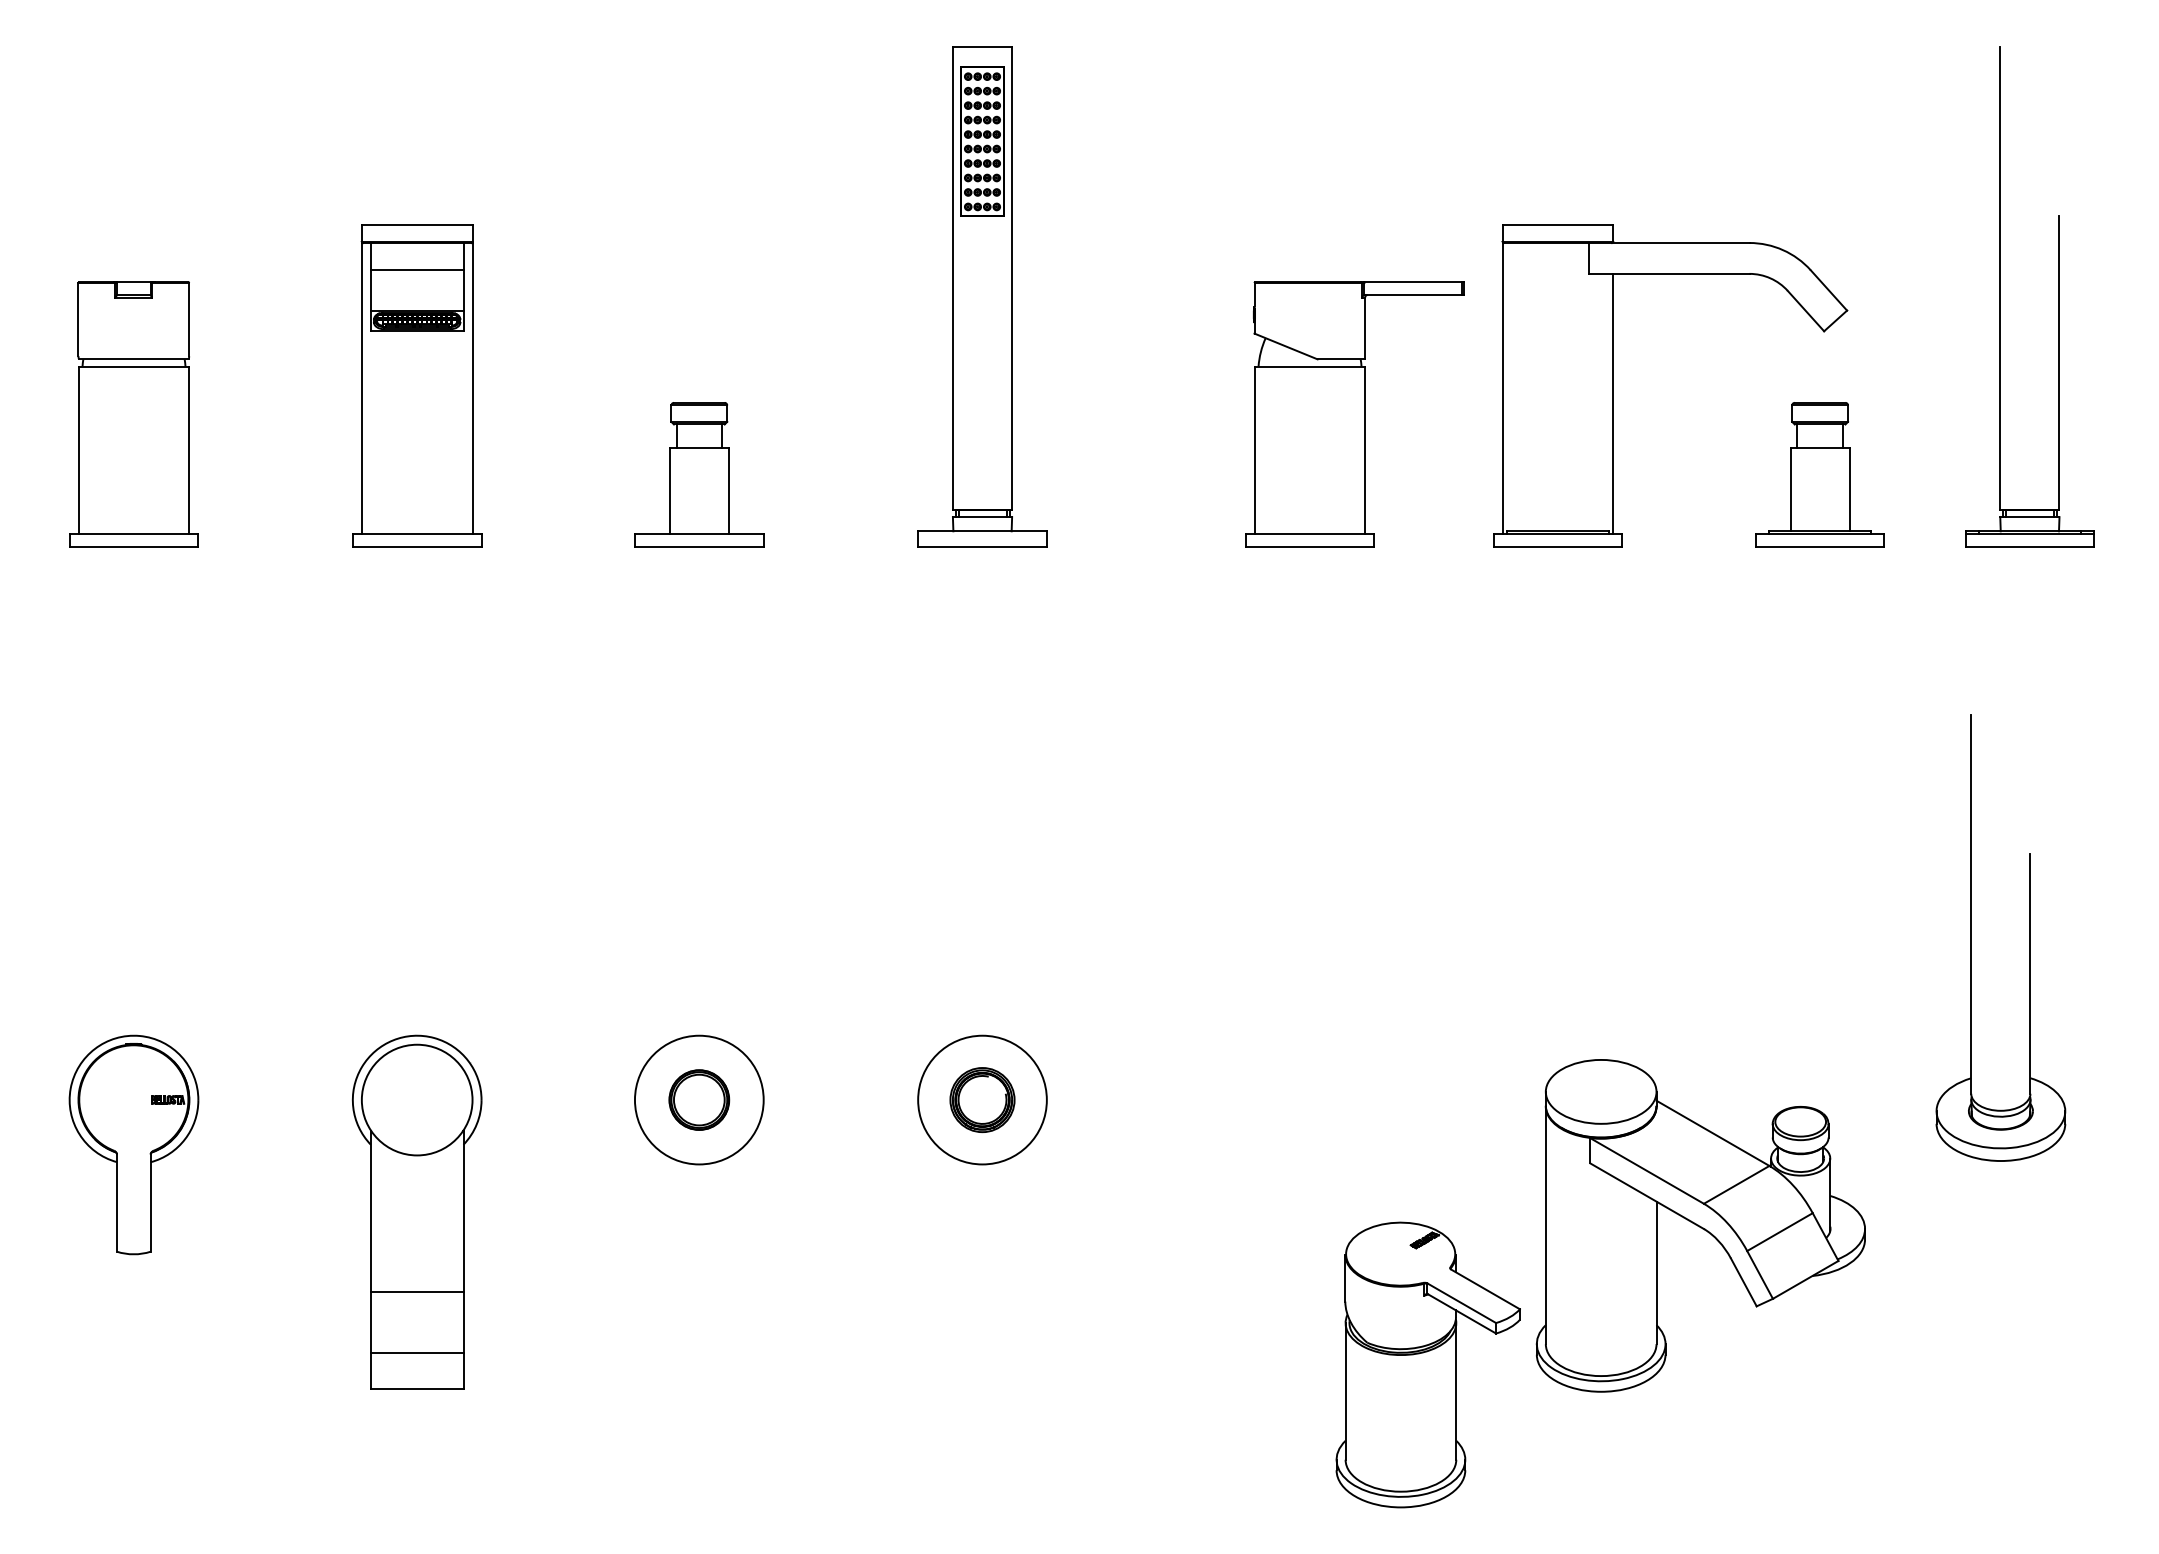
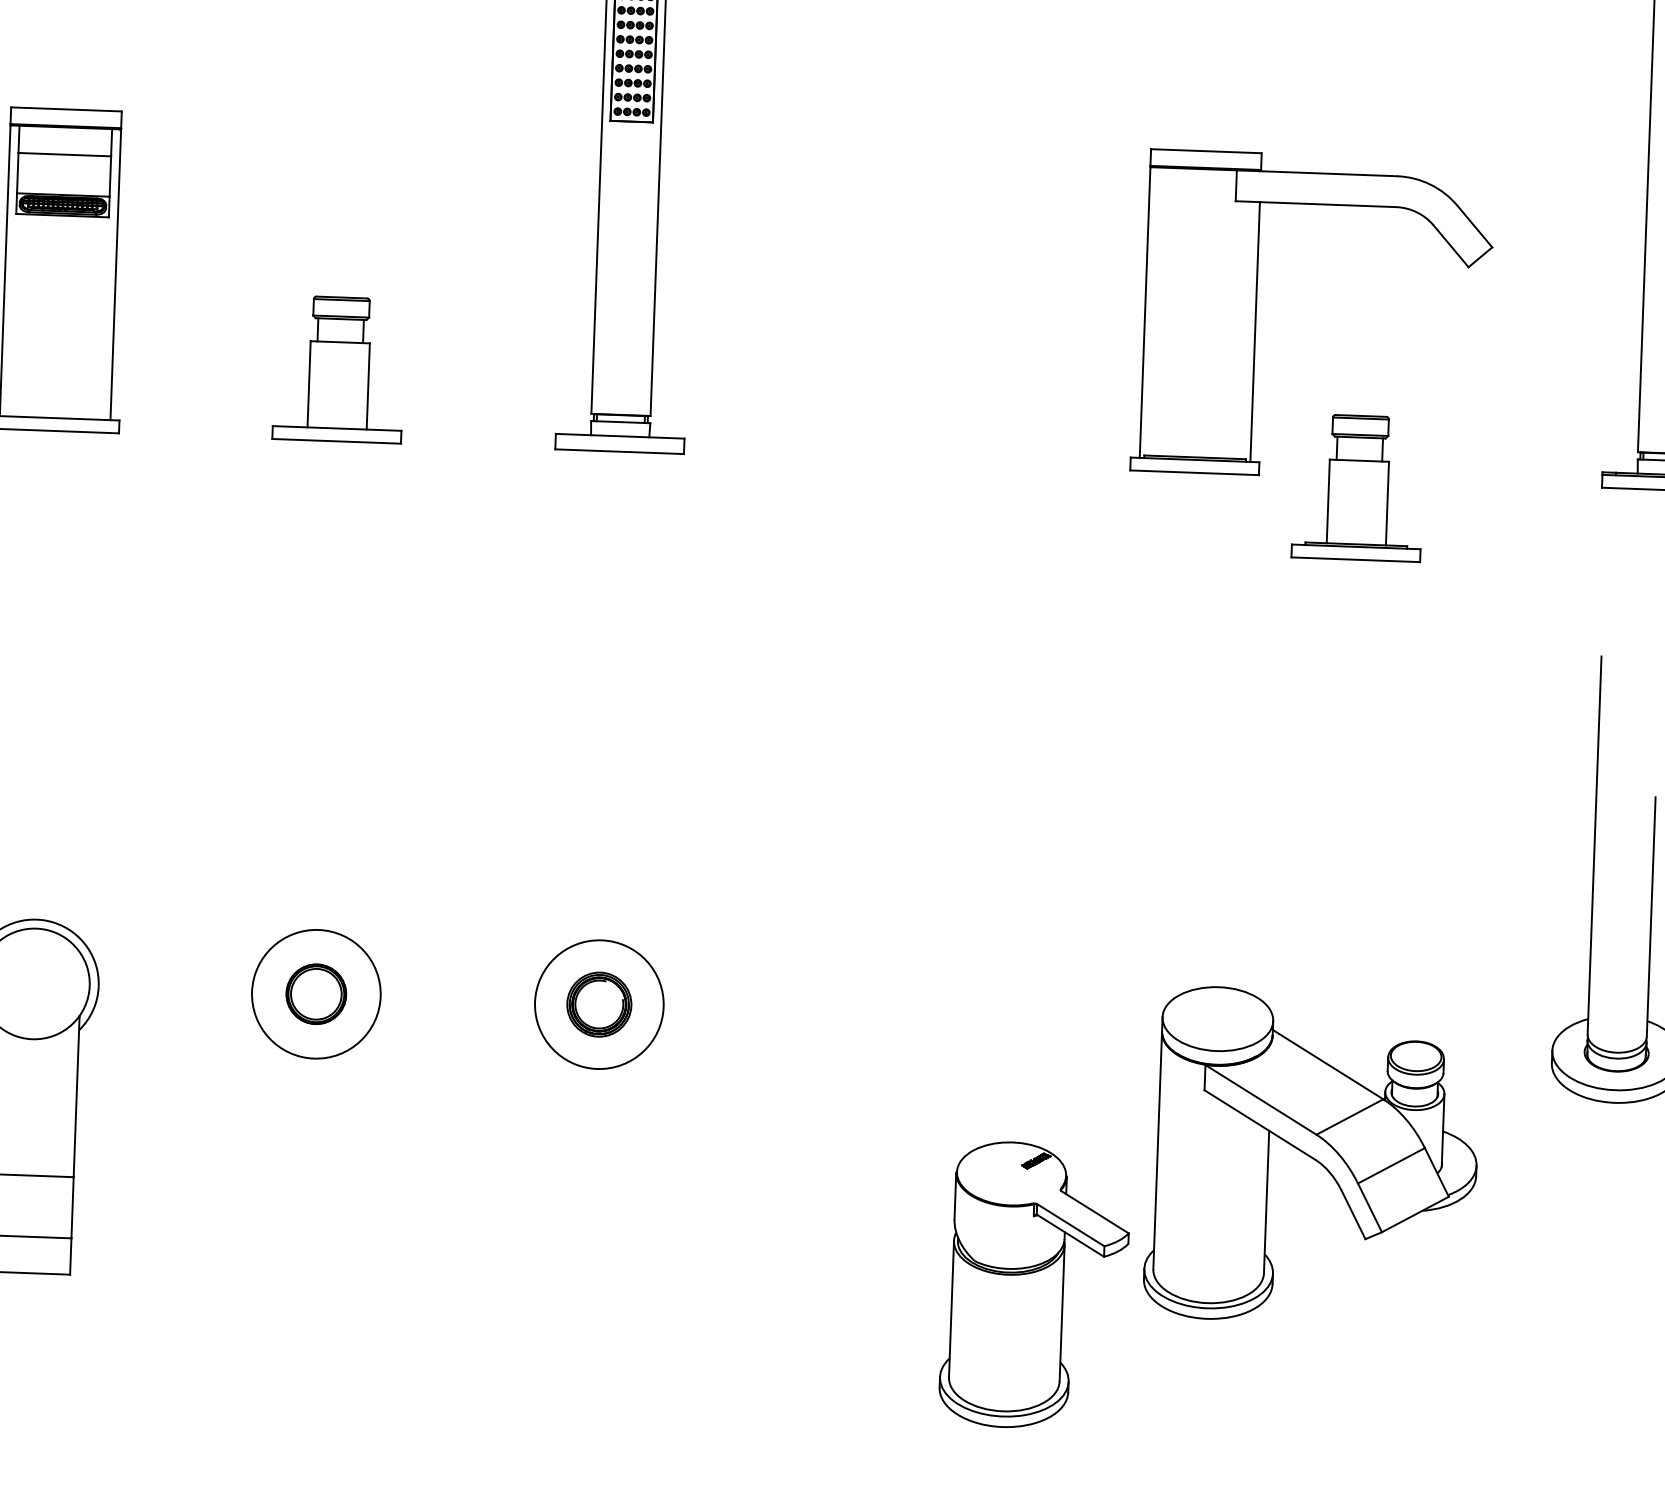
part: (1354, 414) -> (996, 333), removed
part: (1819, 474) -> (1357, 487), moved

